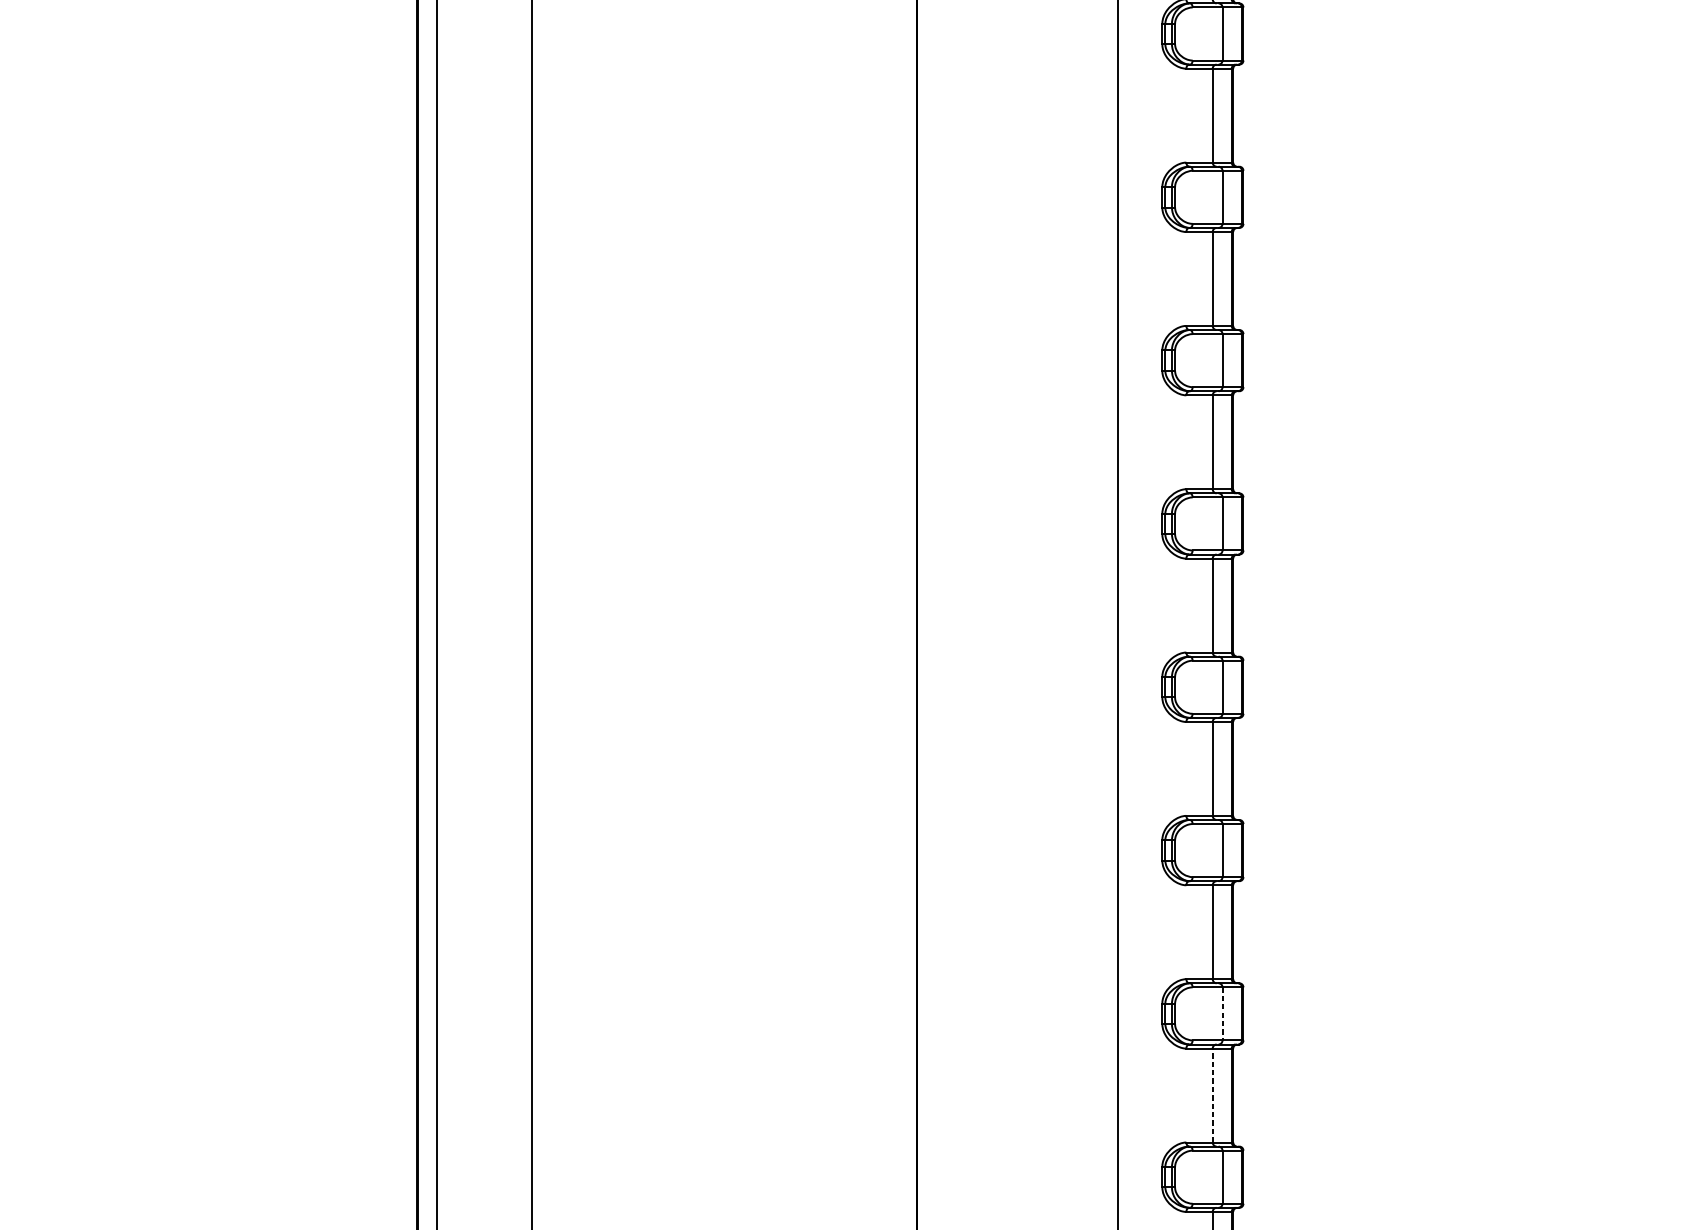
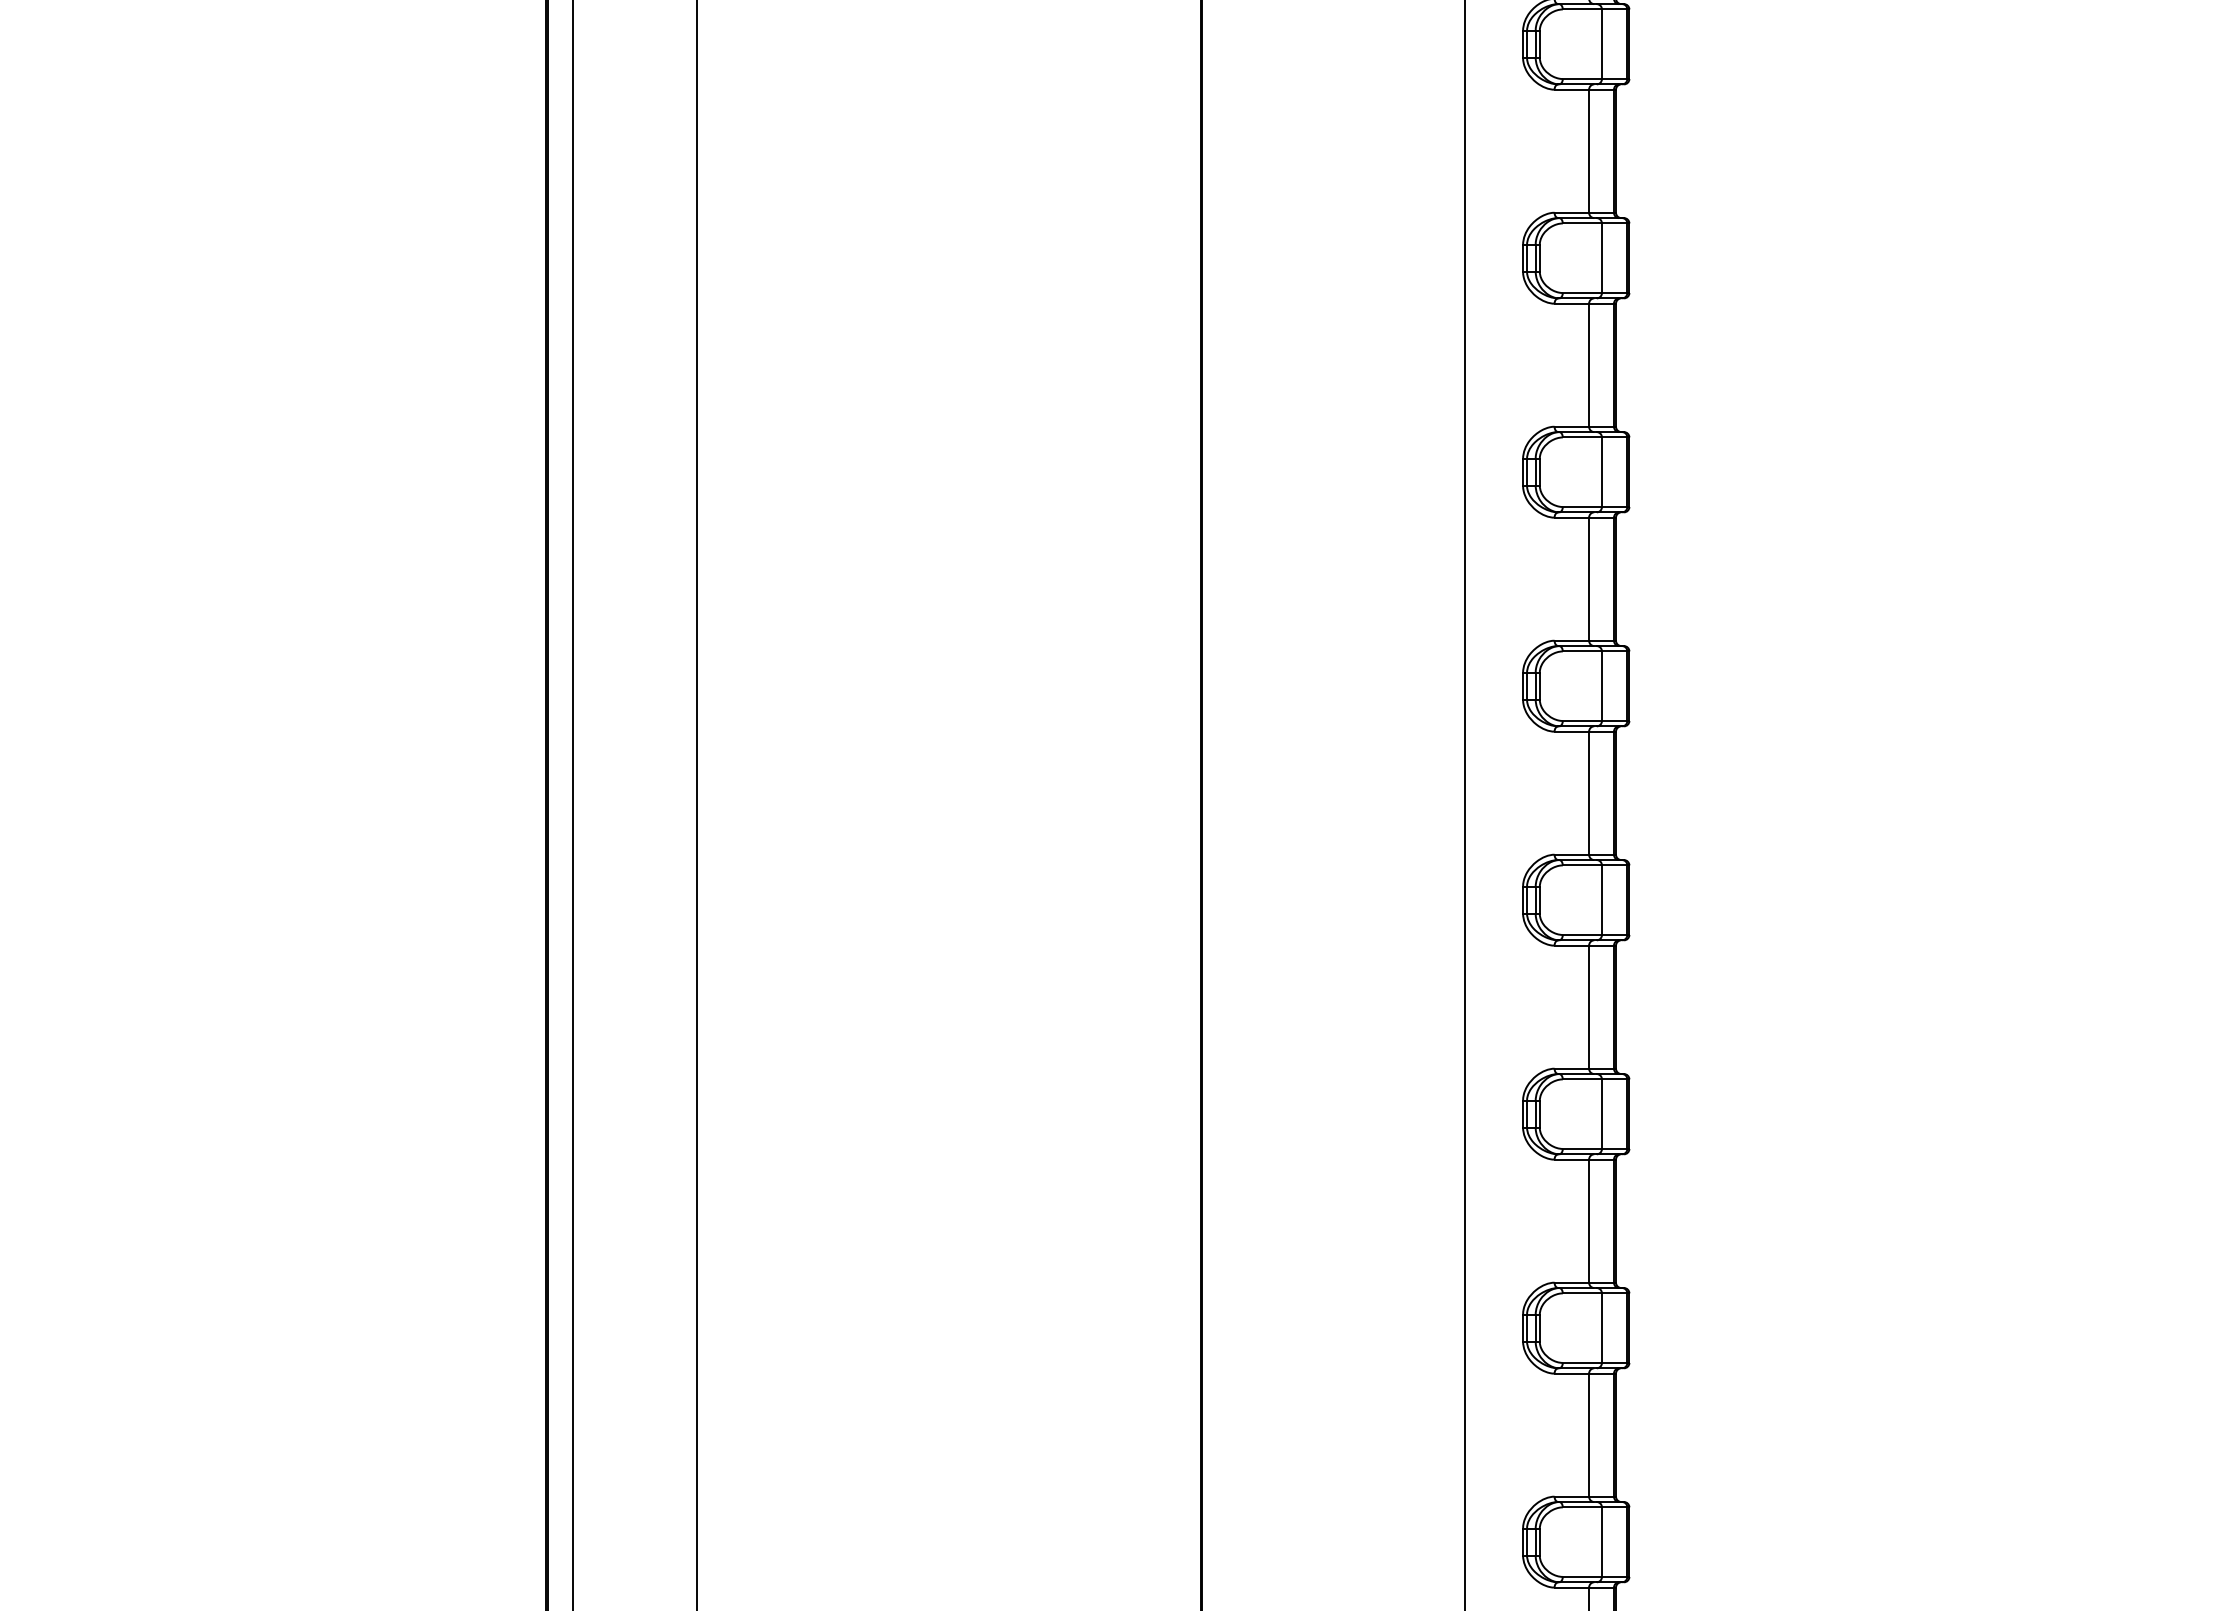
line: (1222, 1014) -> (1601, 1328), dashed -> solid
line: (1213, 1095) -> (1589, 1435), dashed -> solid

